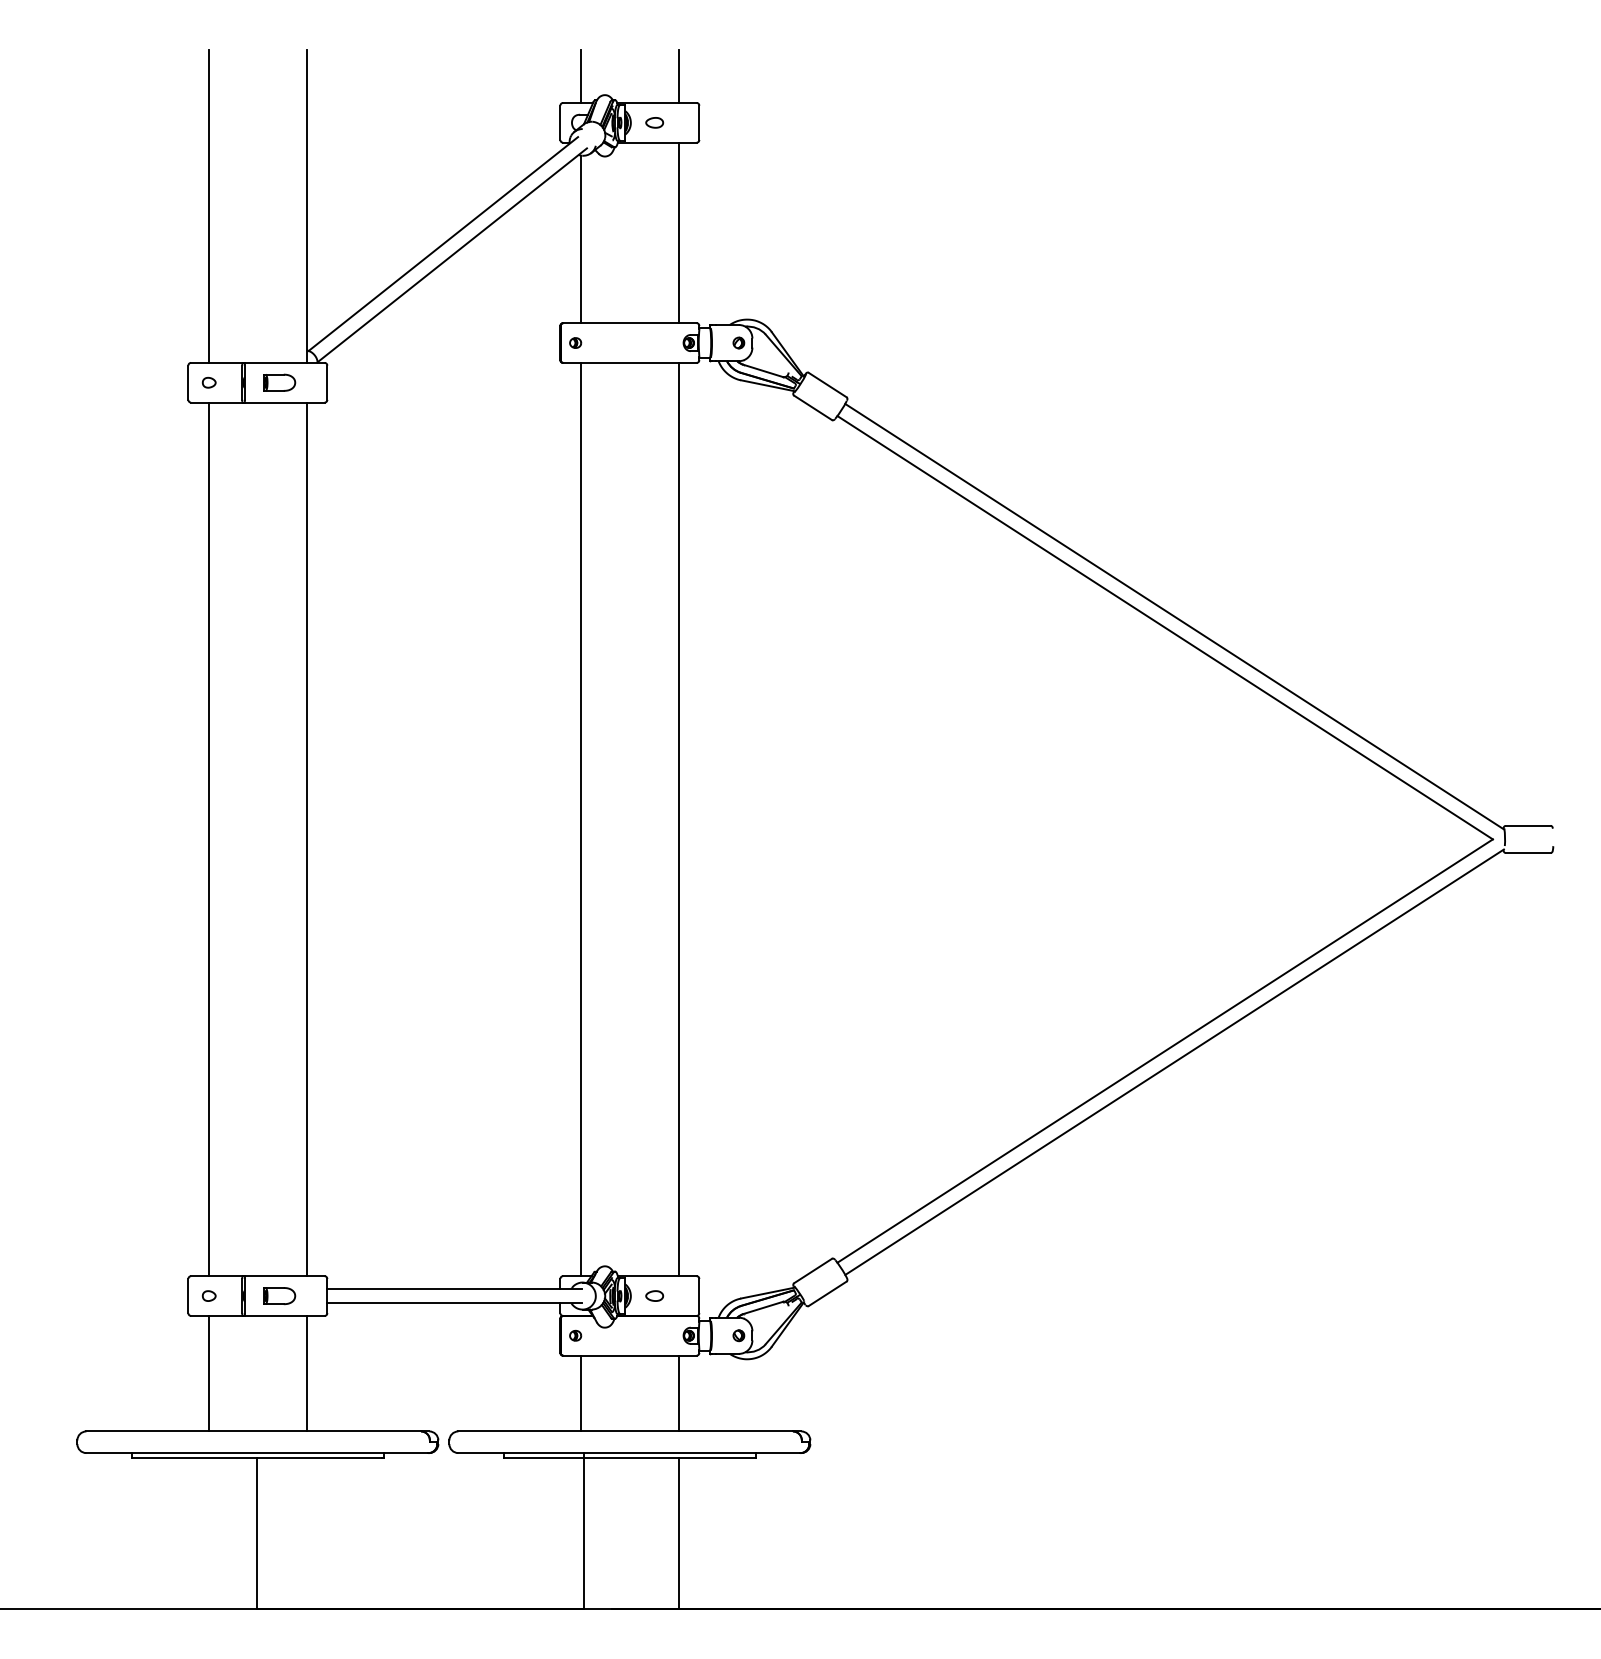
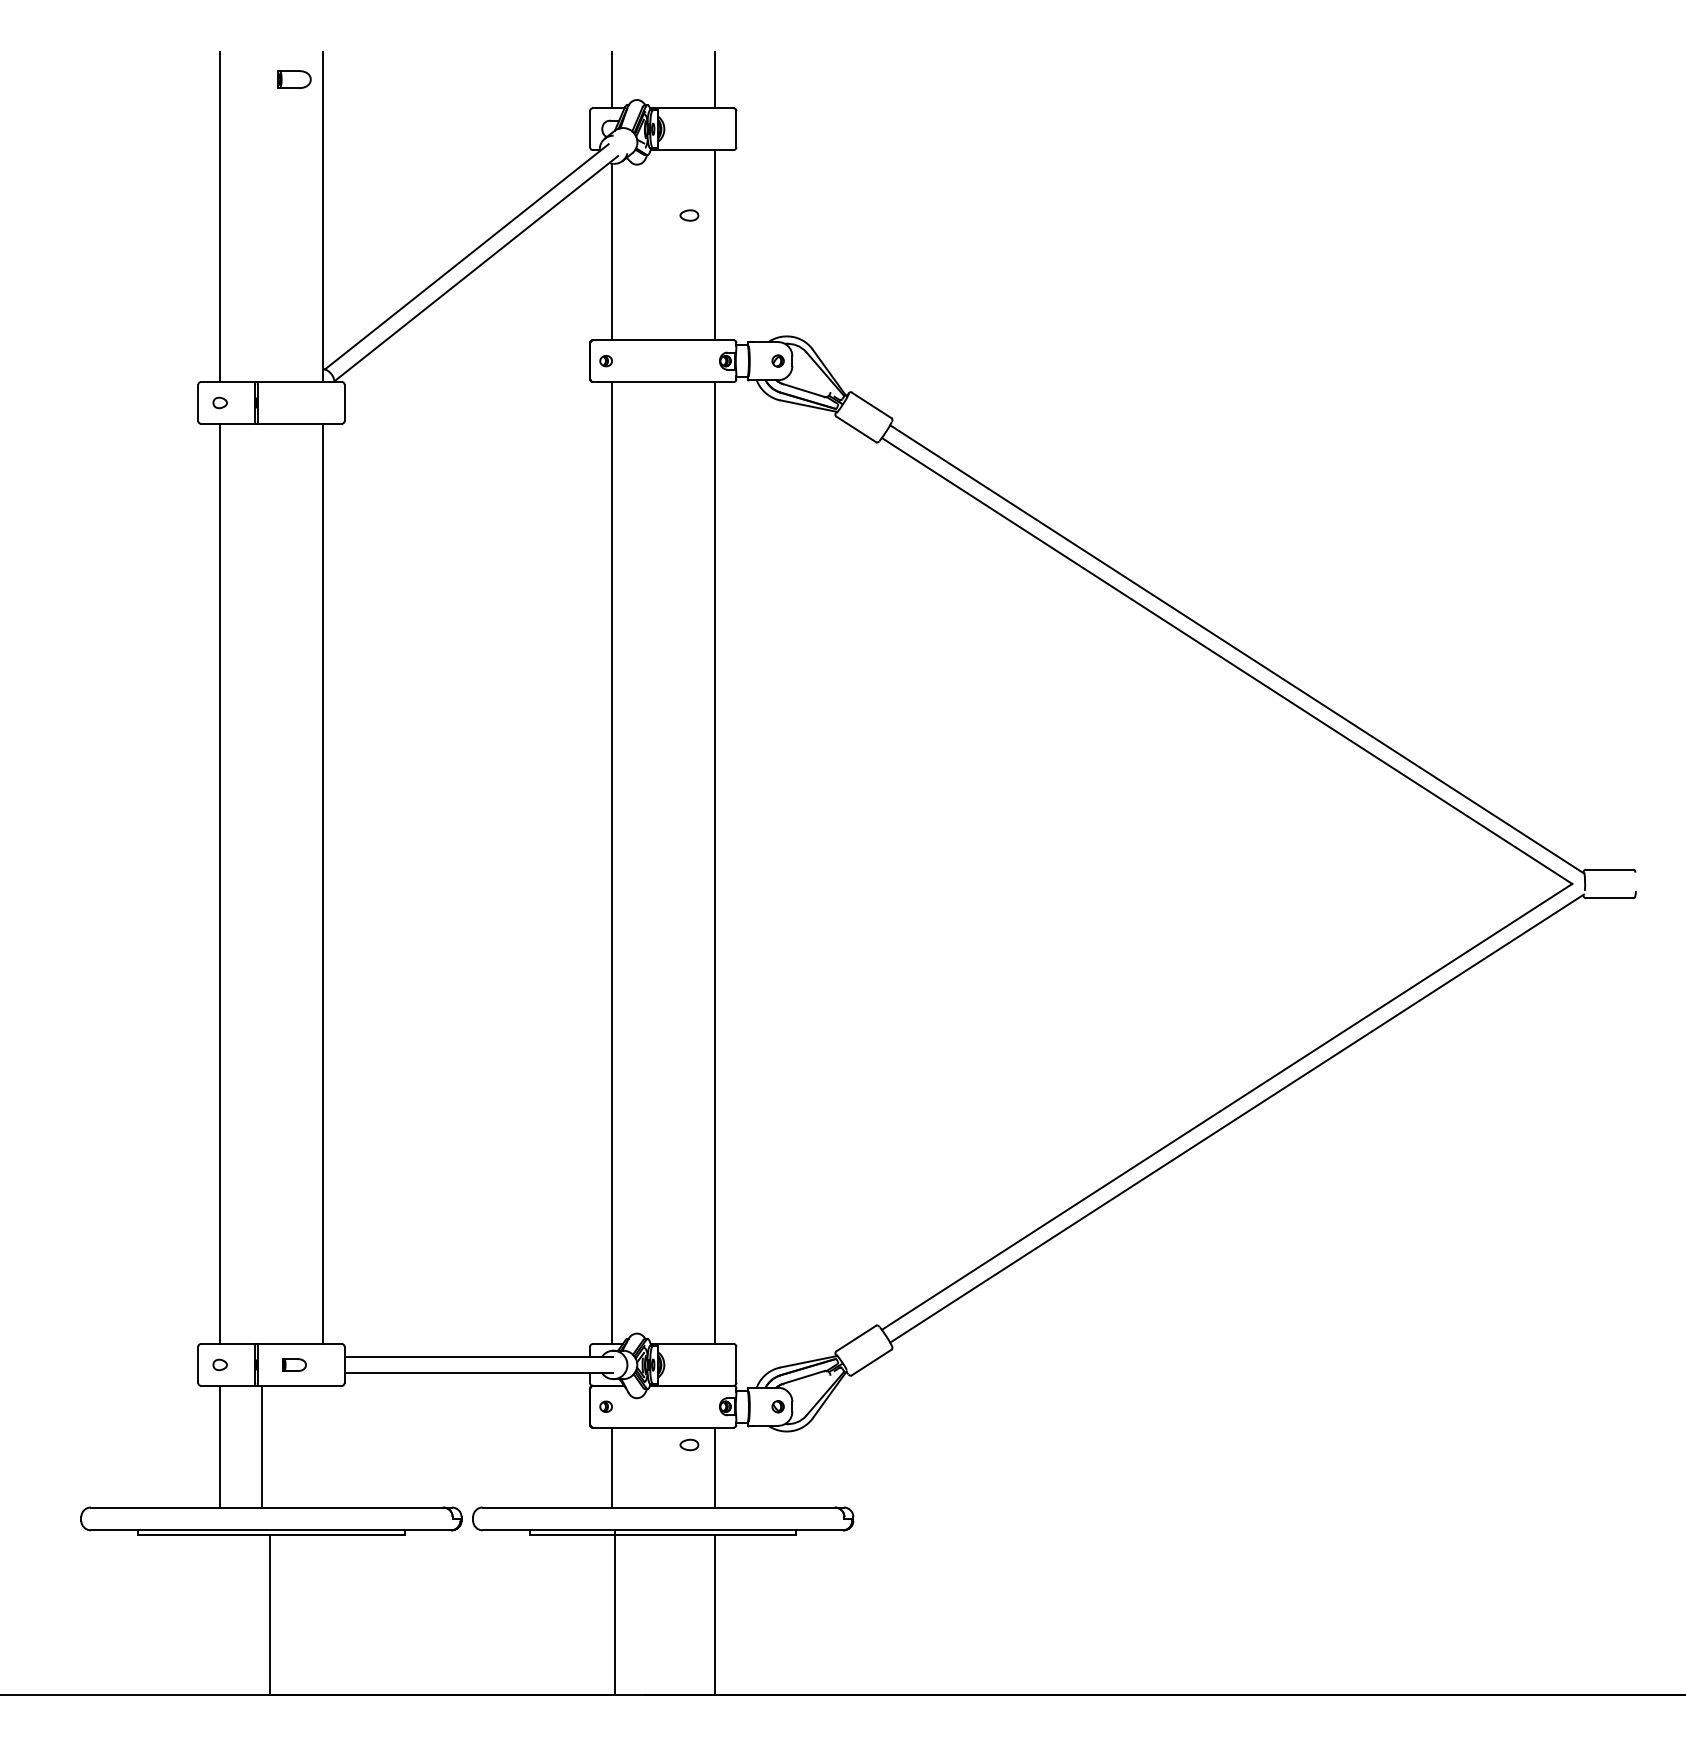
part: (654, 122) -> (689, 215), moved
part: (279, 382) -> (294, 79), moved
part: (654, 1295) -> (689, 1444), moved
part: (279, 1296) -> (294, 1365), size x0.7
line: (306, 1373) -> (261, 1446), moved

